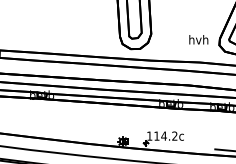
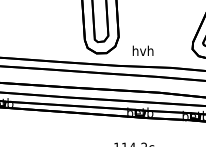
text: (198, 39) -> (142, 50), moved

